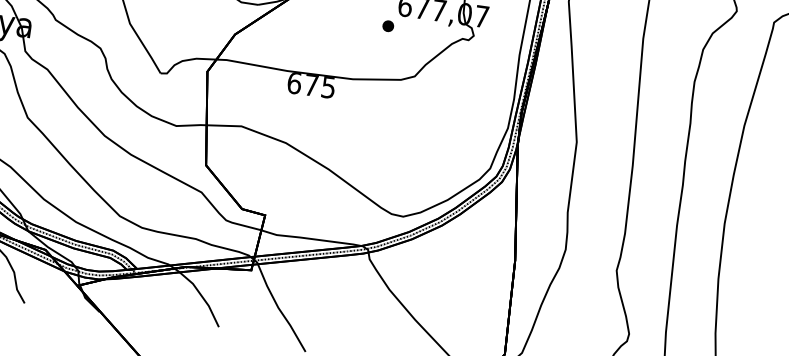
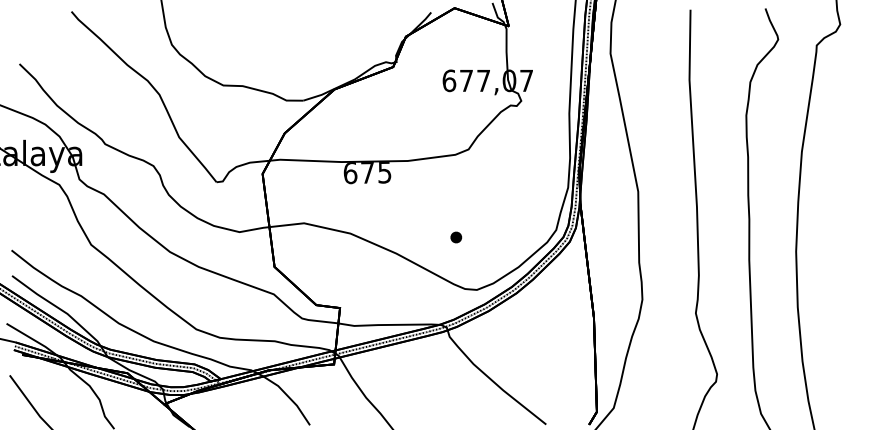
part: (388, 26) -> (456, 237), moved

